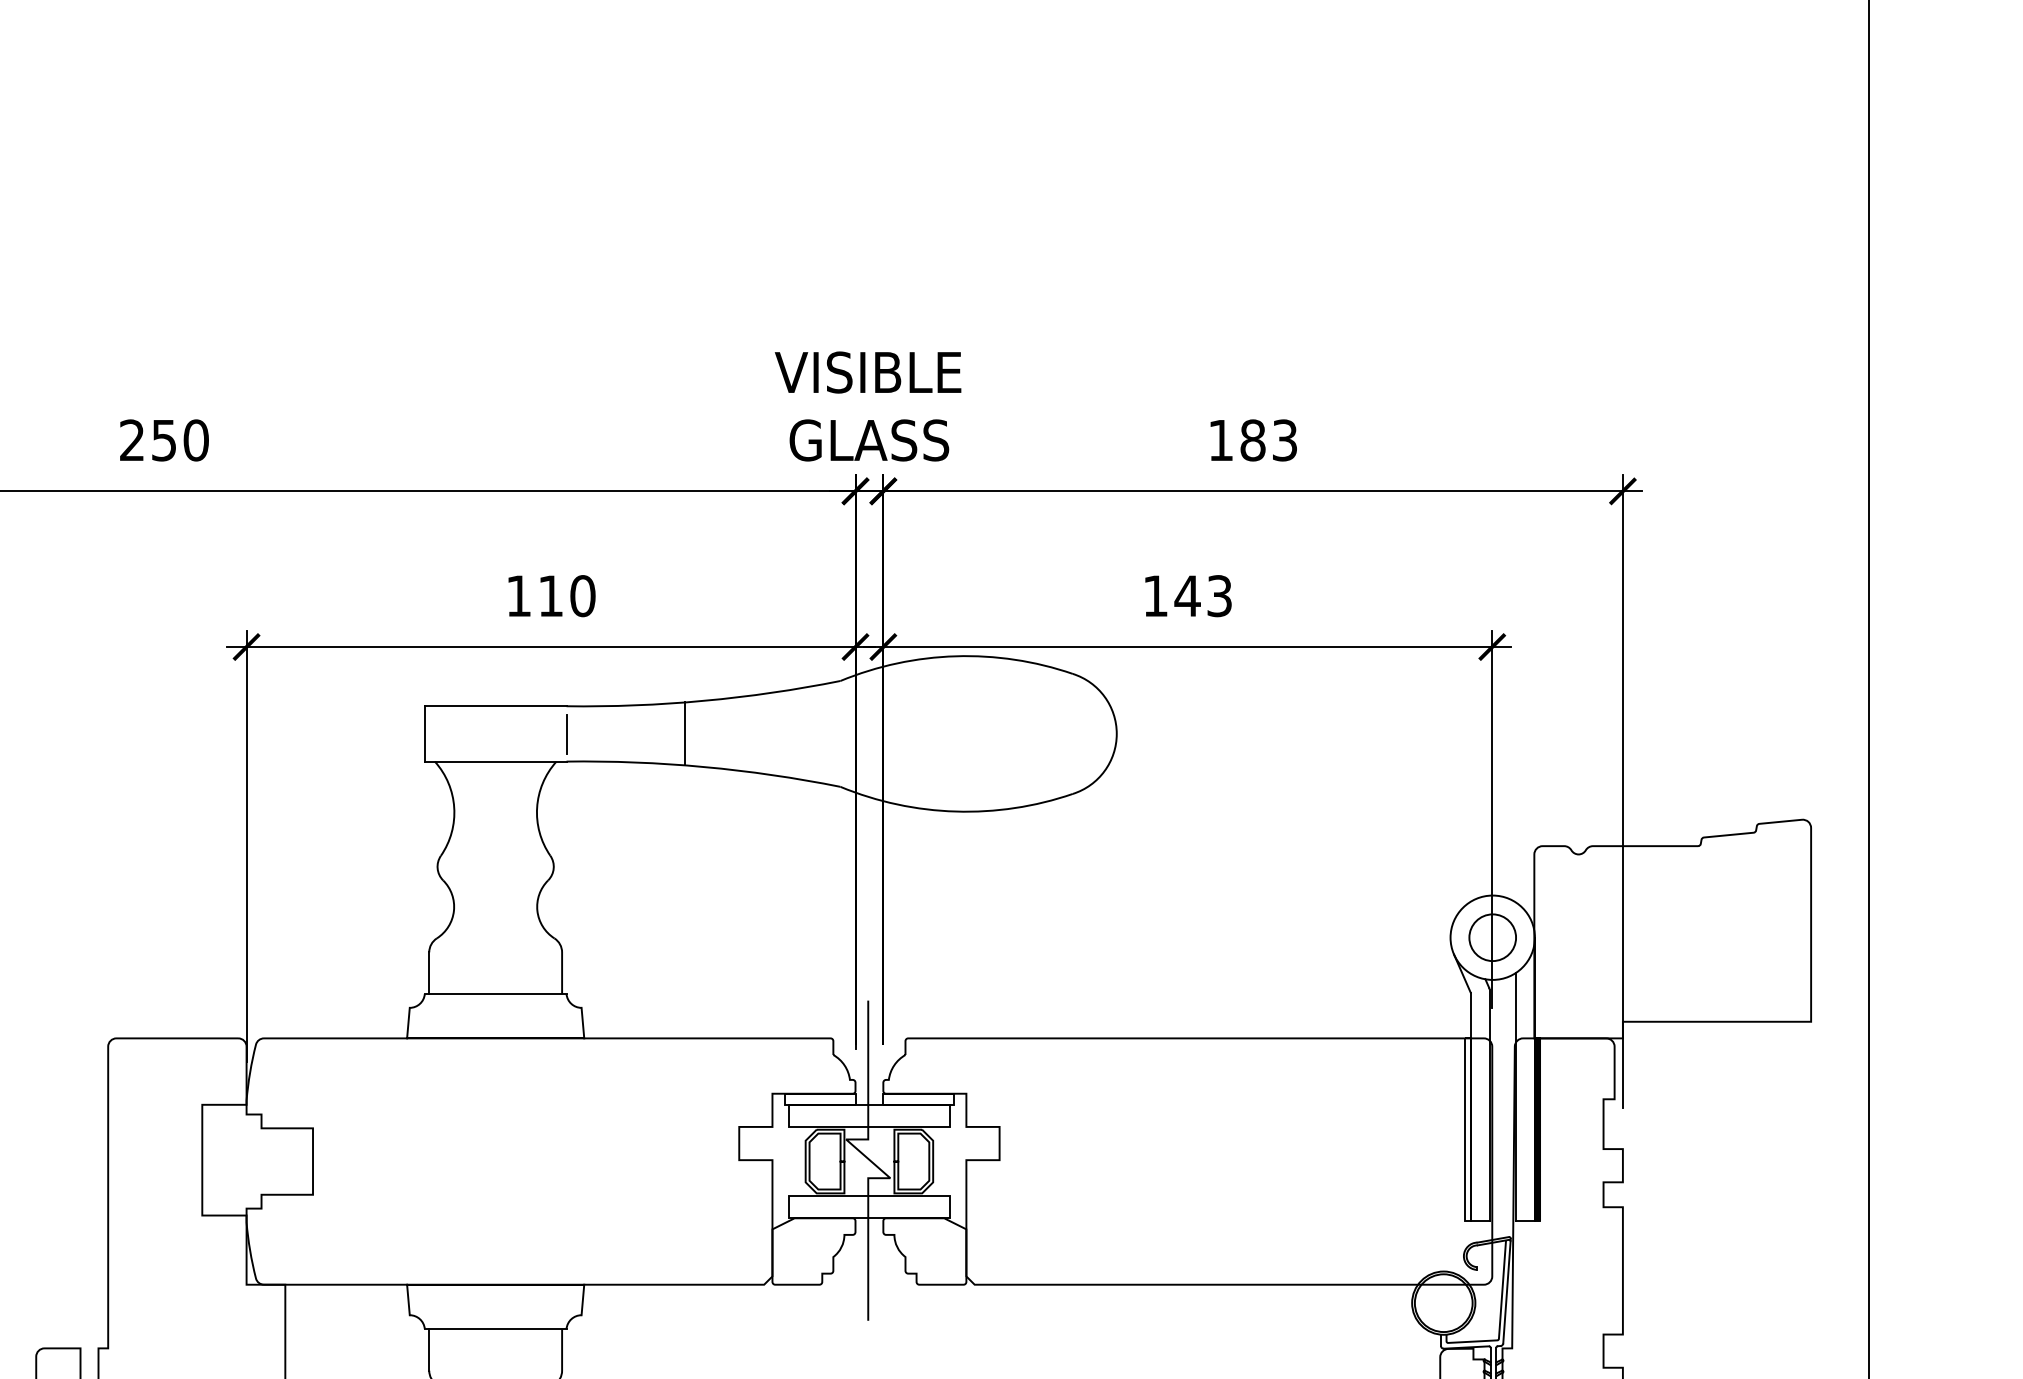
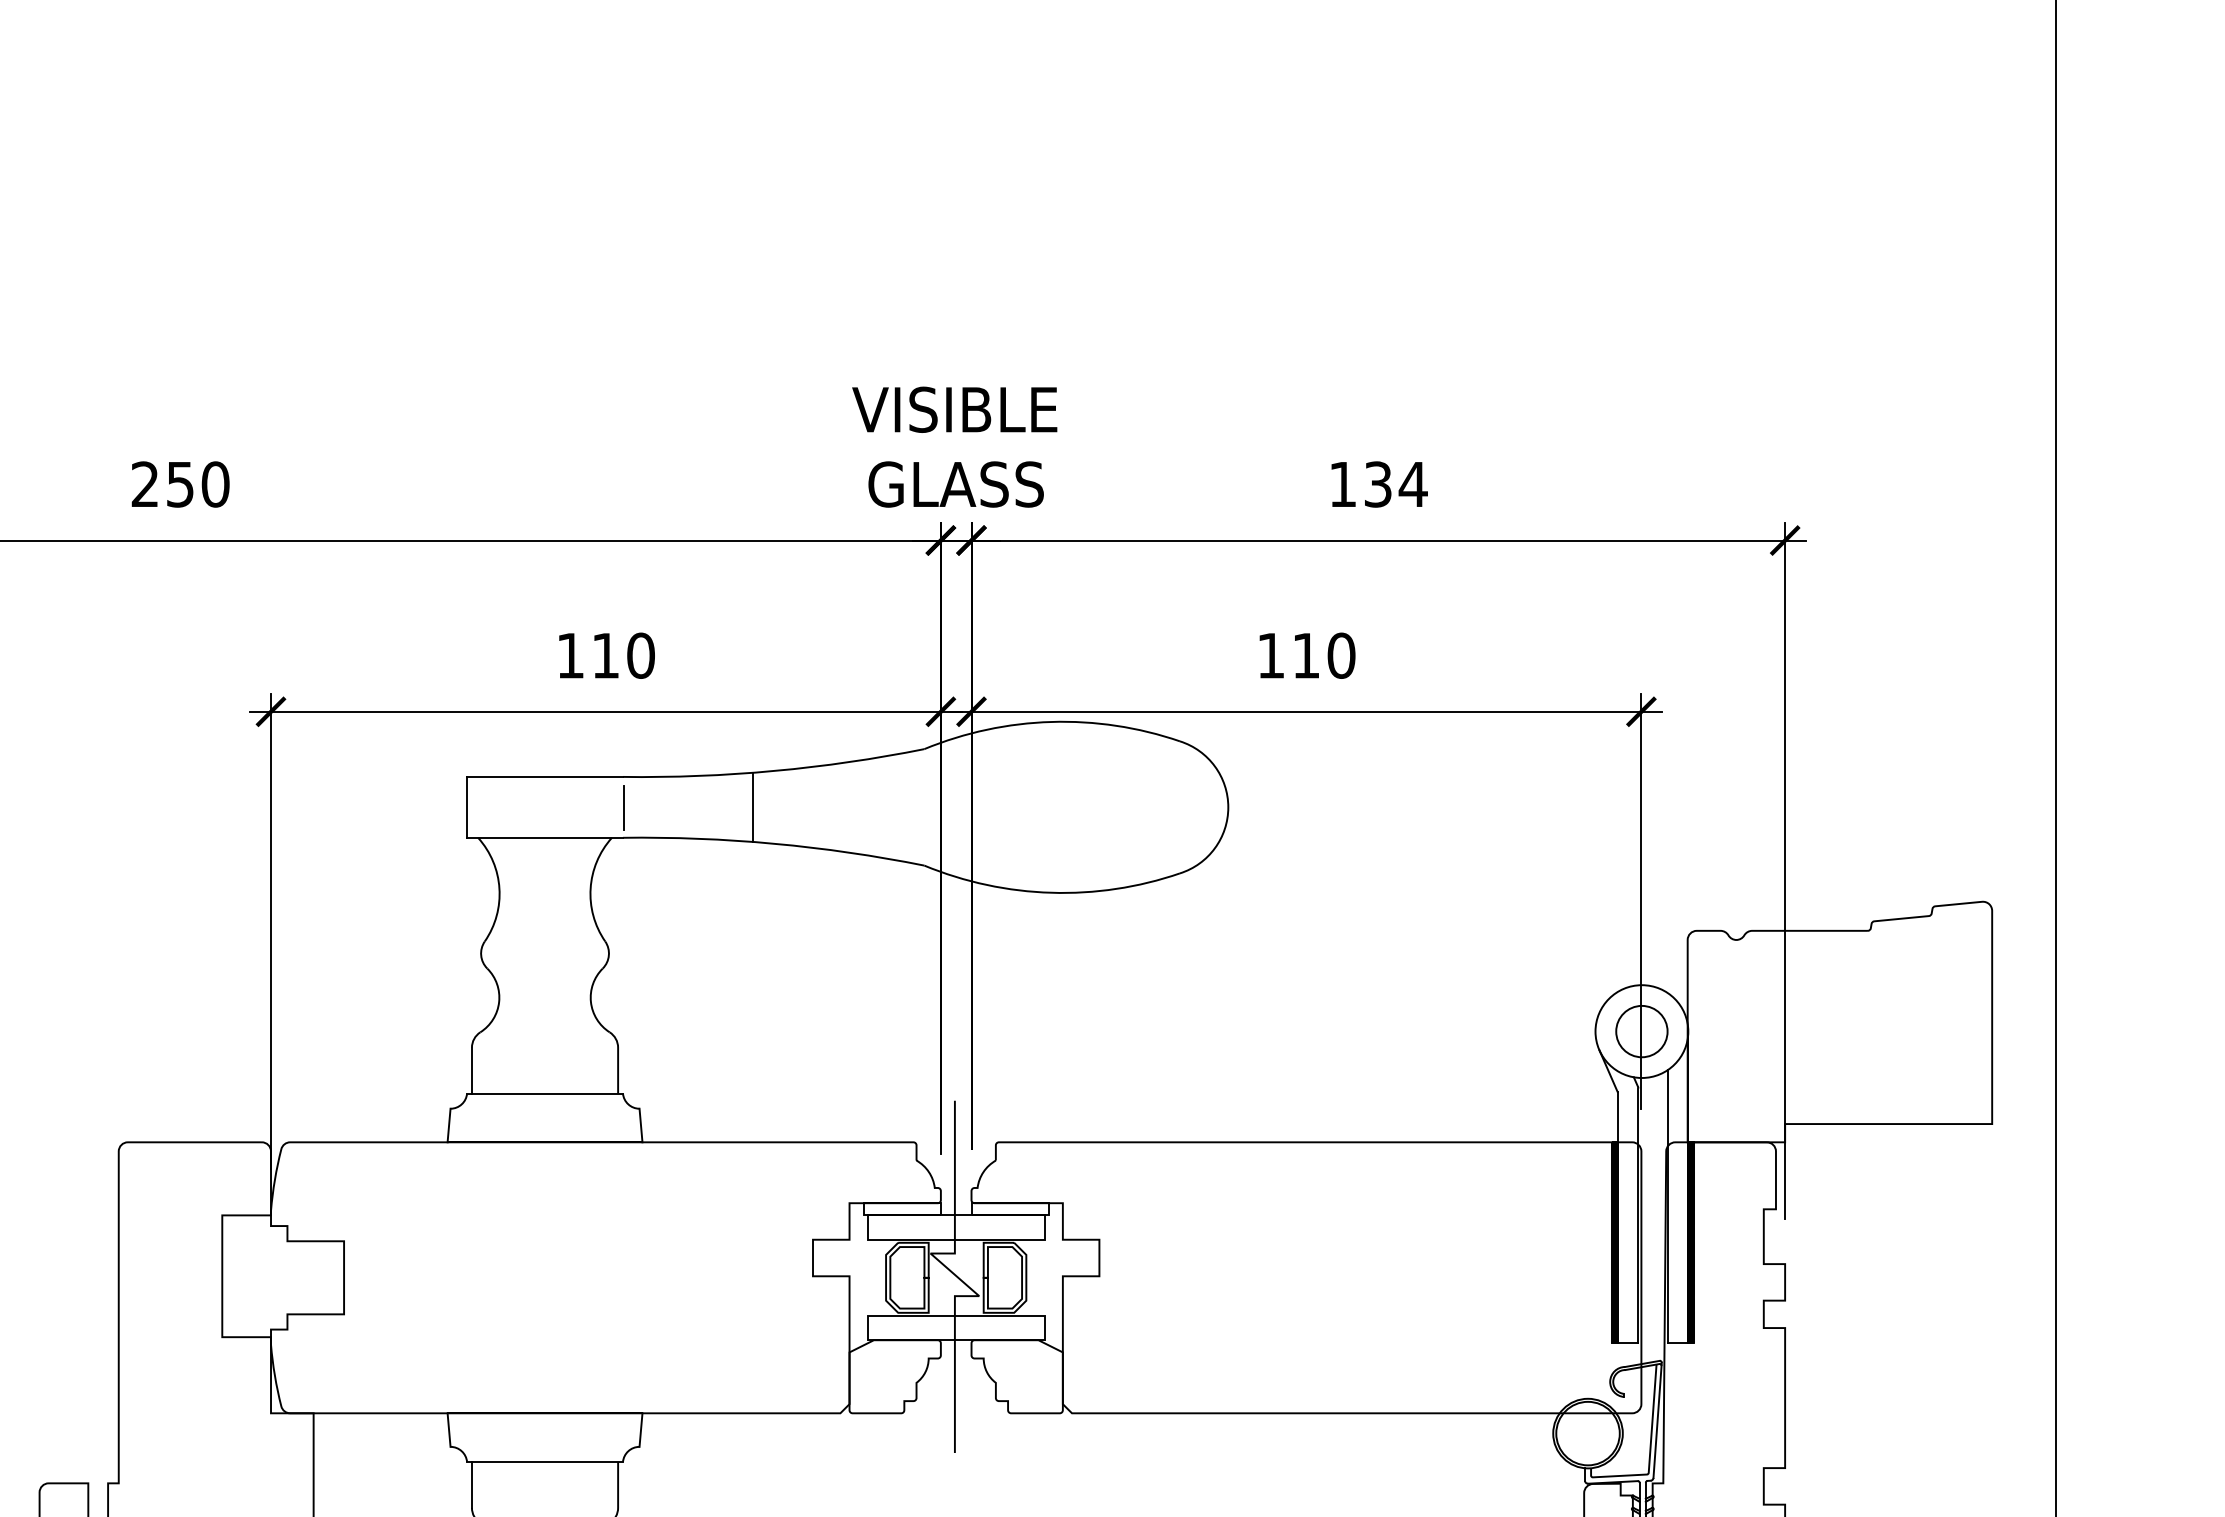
text: (1268, 440) -> (1395, 484), 183 -> 134
text: (1203, 595) -> (1323, 655), 143 -> 110
hatch: (1467, 1129) -> (1614, 1242), added

